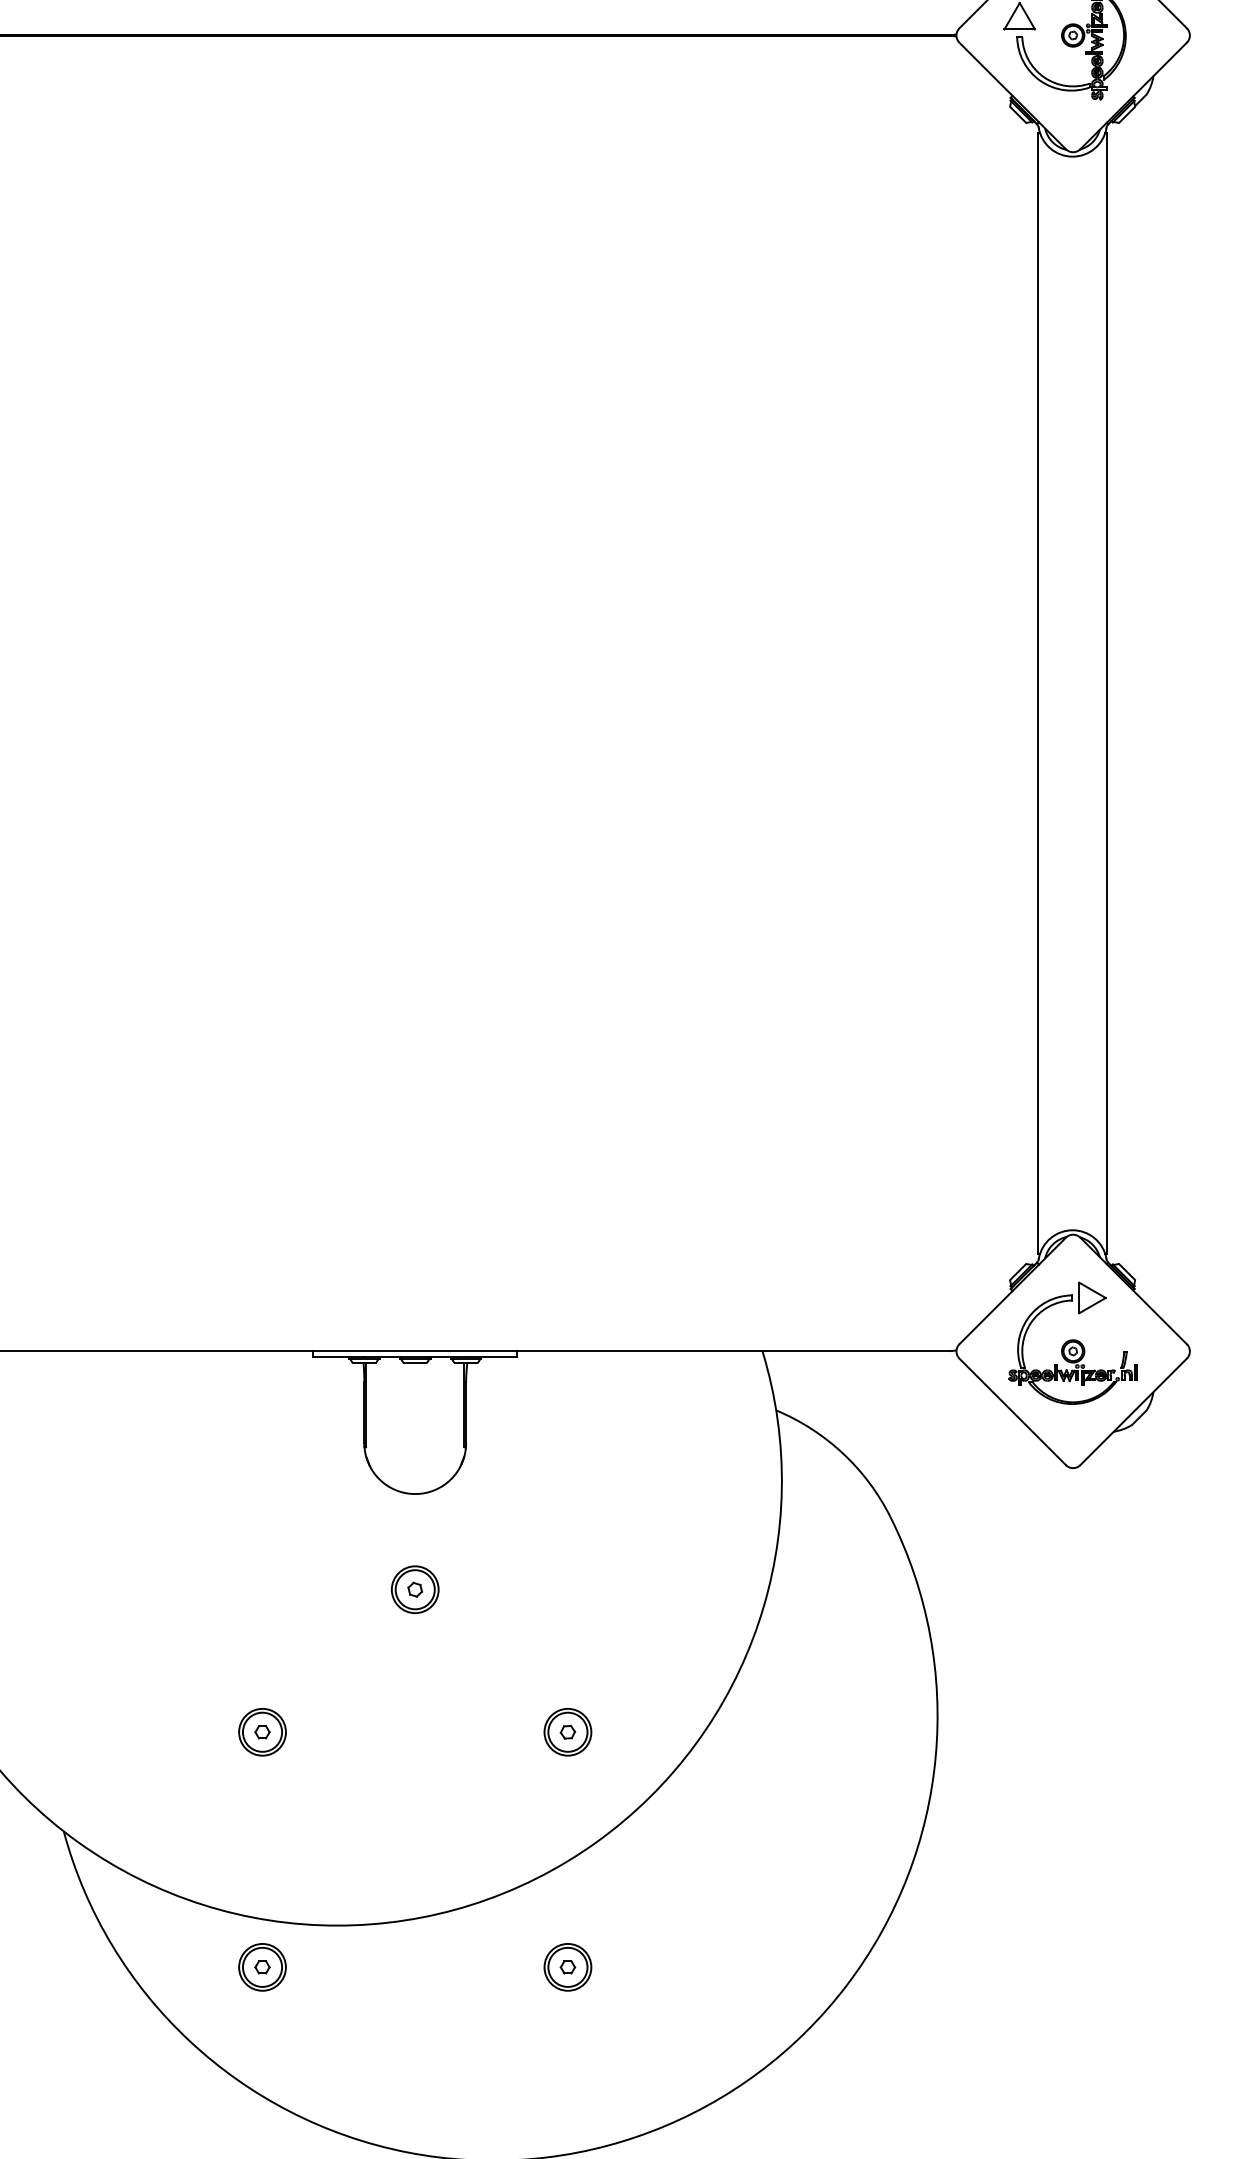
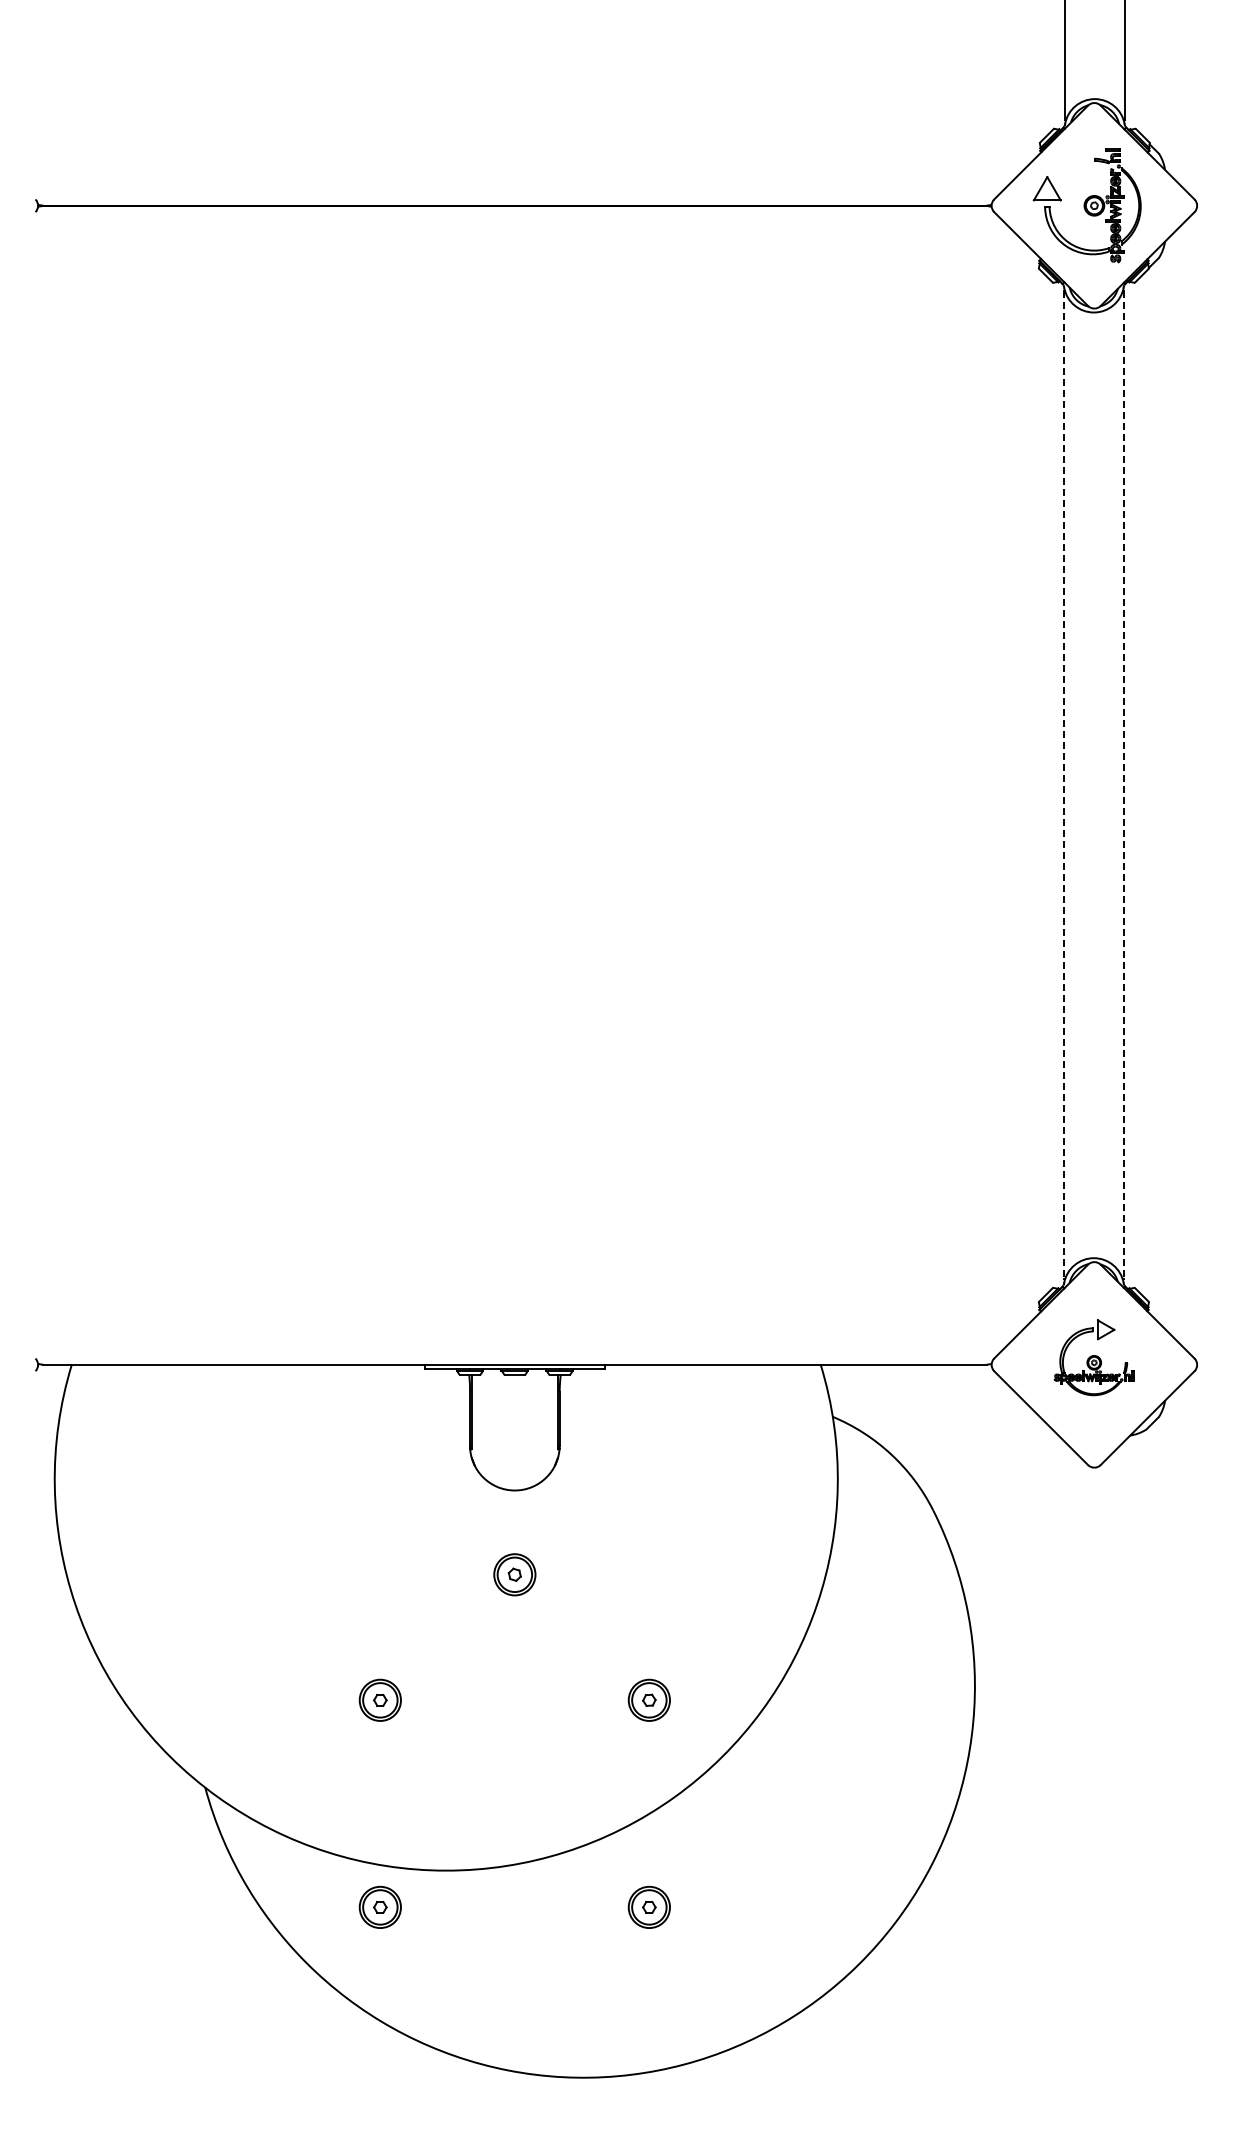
line: (1038, 693) -> (1063, 785), solid -> dashed
line: (1107, 693) -> (1124, 785), solid -> dashed
part: (1072, 1343) -> (1093, 1357), size x0.7

